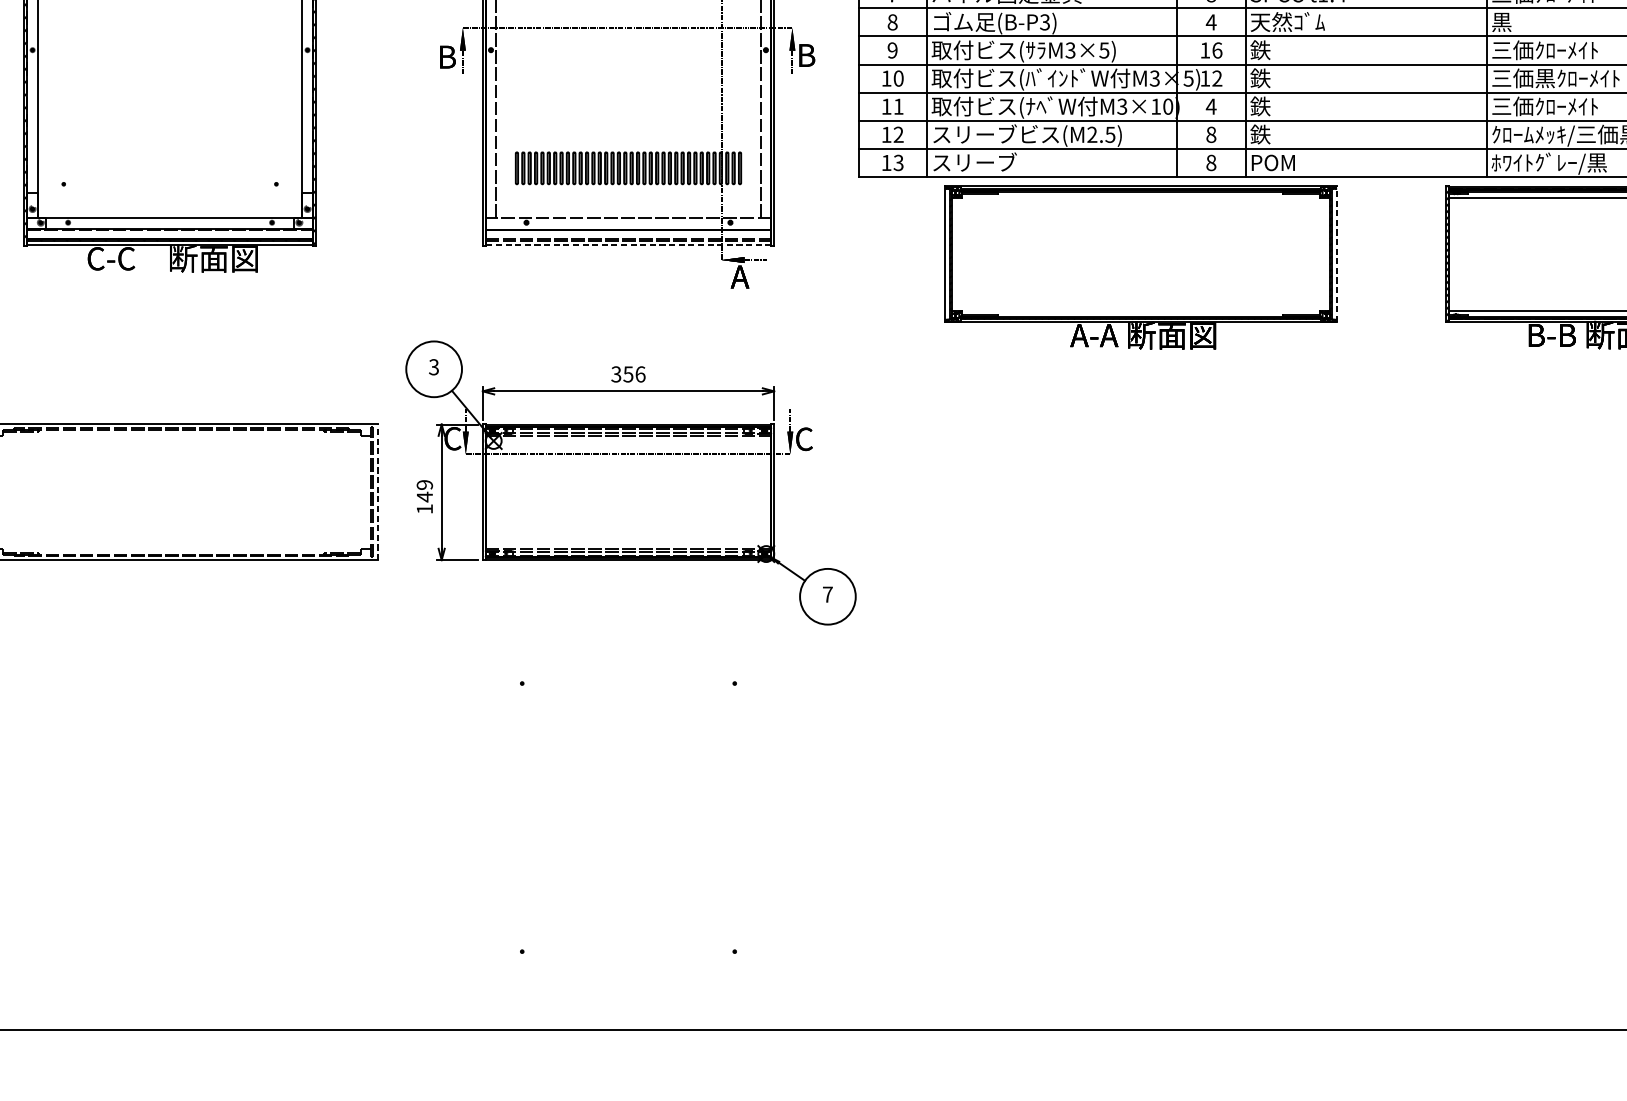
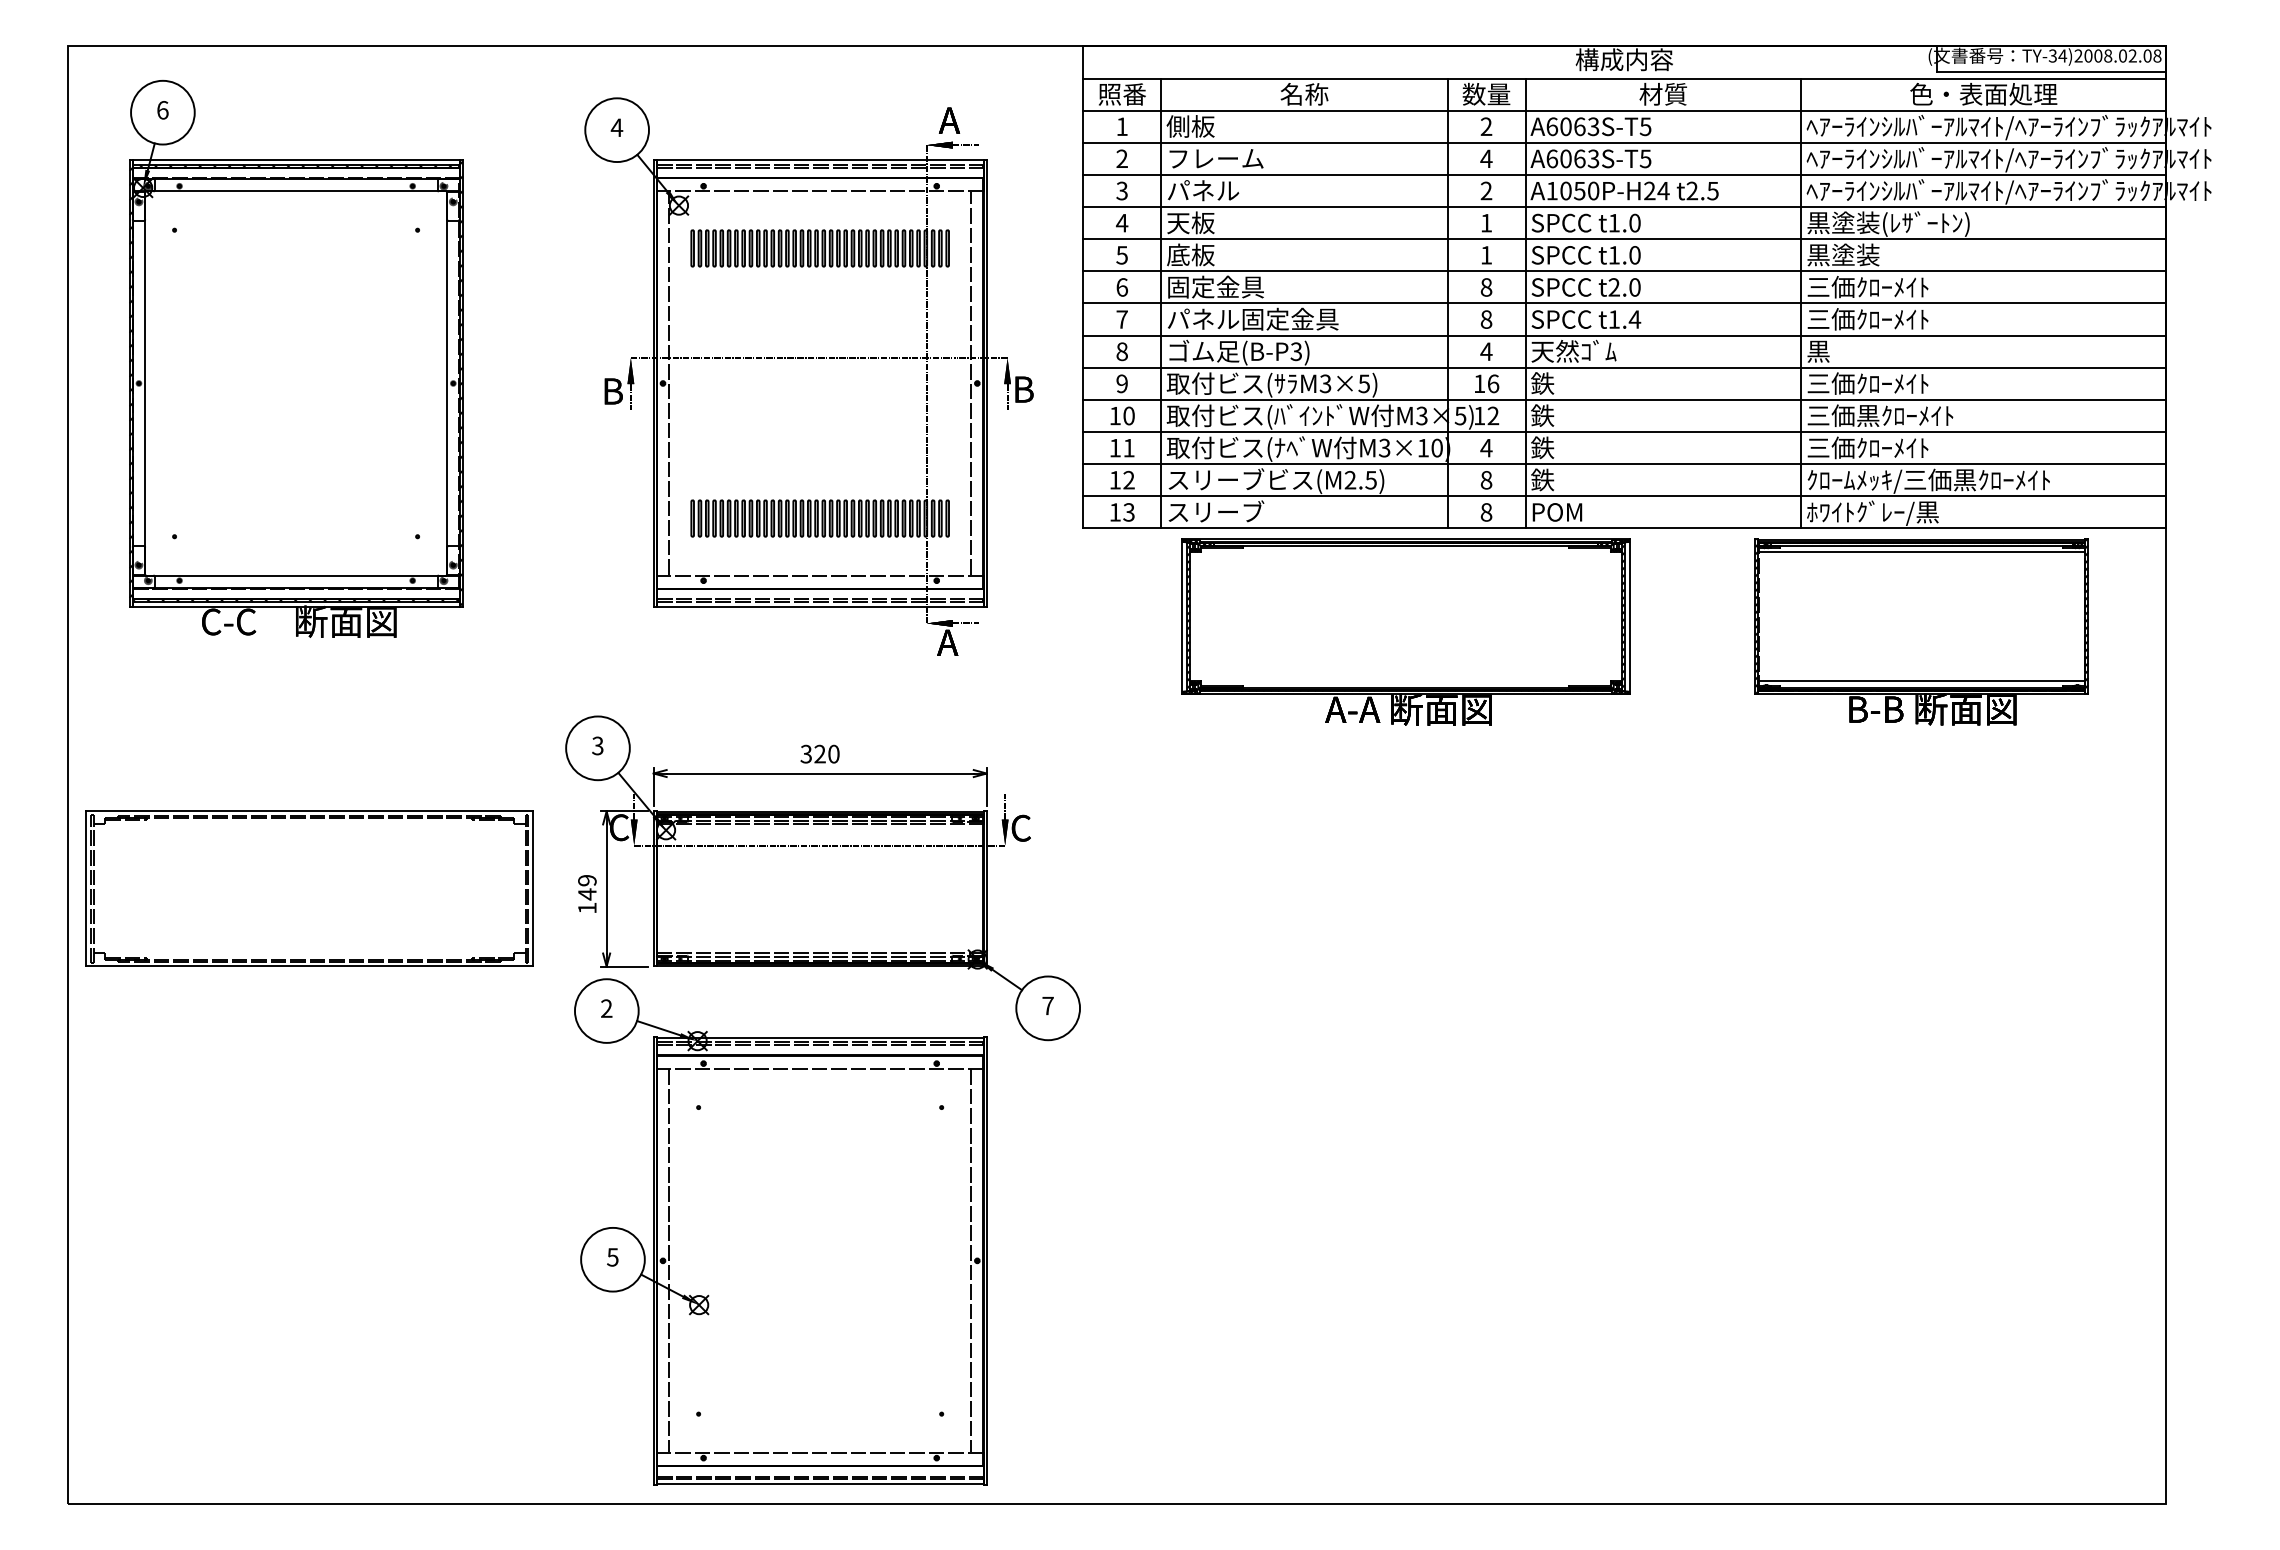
line: (627, 245) -> (819, 606), dashed -> solid
line: (1336, 254) -> (1629, 616), dashed -> solid
text: (634, 373) -> (826, 753), 356 -> 320
line: (377, 491) -> (533, 888), dashed -> solid
part: (593, 791) -> (780, 1231), added

